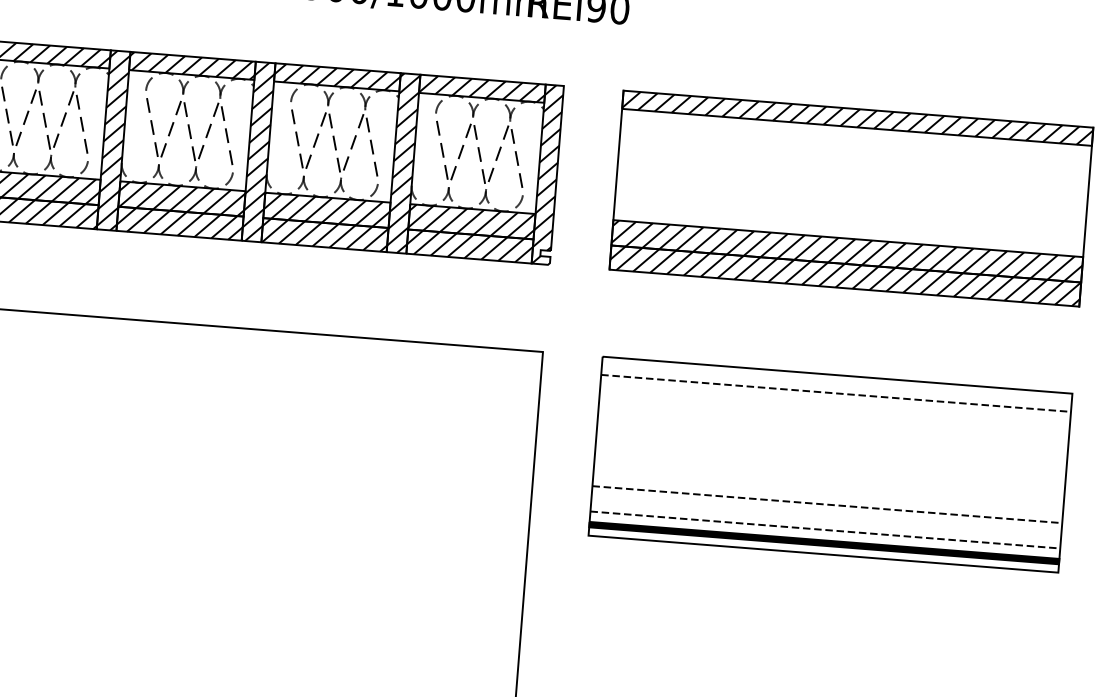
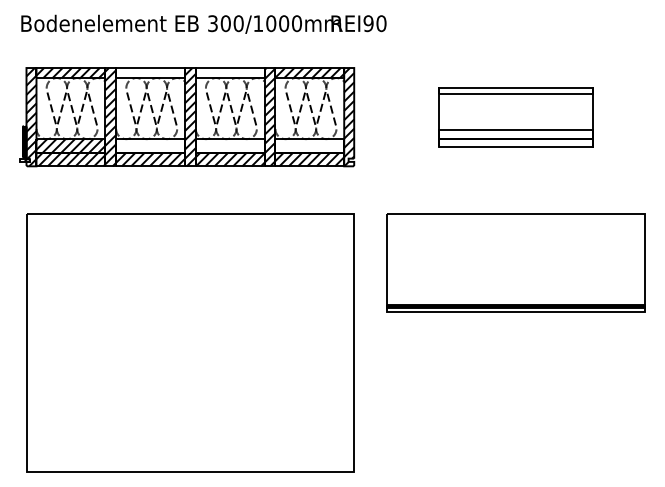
hatch: (192, 66) -> (150, 73), removed
hatch: (336, 78) -> (229, 73), removed
part: (850, 197) -> (515, 116), size x0.6
hatch: (181, 199) -> (150, 146), removed
hatch: (325, 211) -> (229, 146), removed
hatch: (471, 222) -> (309, 146), removed
line: (835, 393) -> (515, 224), removed
line: (826, 505) -> (515, 285), removed
line: (824, 530) -> (515, 299), removed

